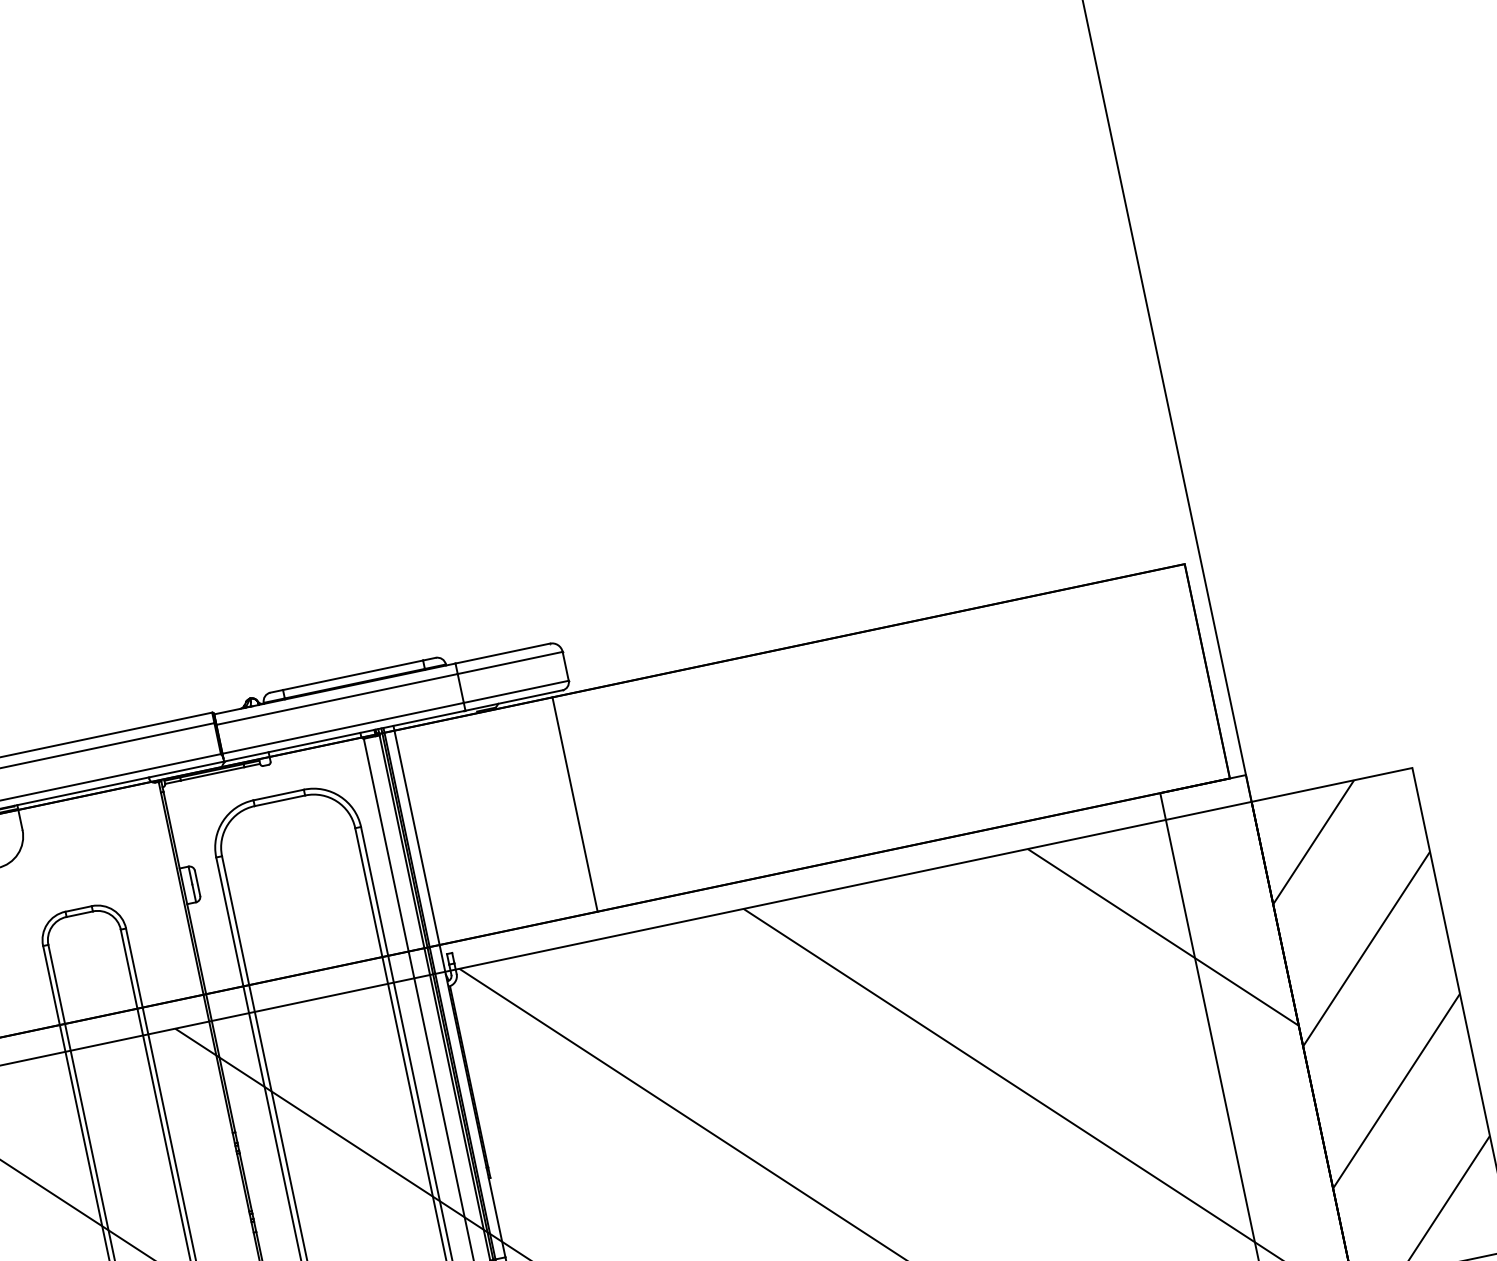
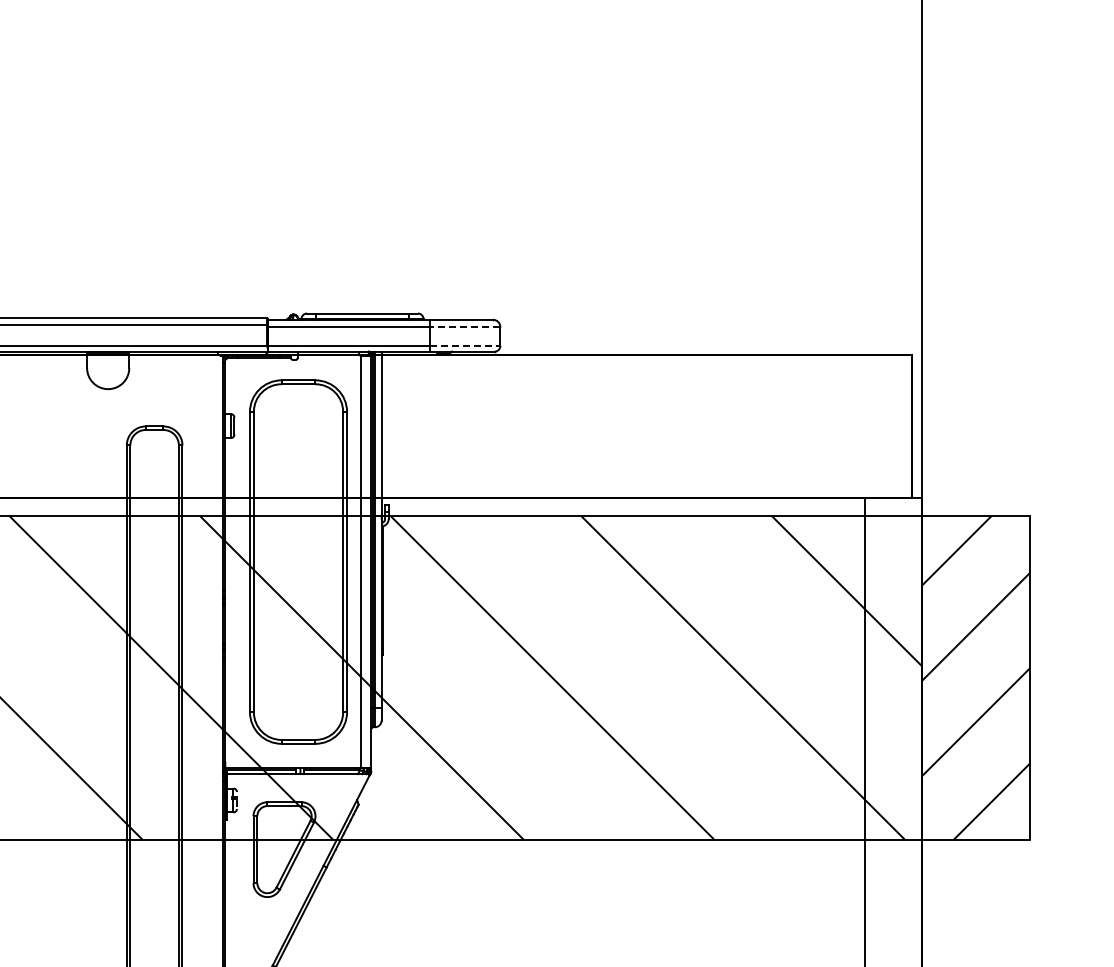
line: (509, 662) -> (464, 326), solid -> dashed
line: (516, 692) -> (465, 346), solid -> dashed
line: (574, 804) -> (487, 426), removed

